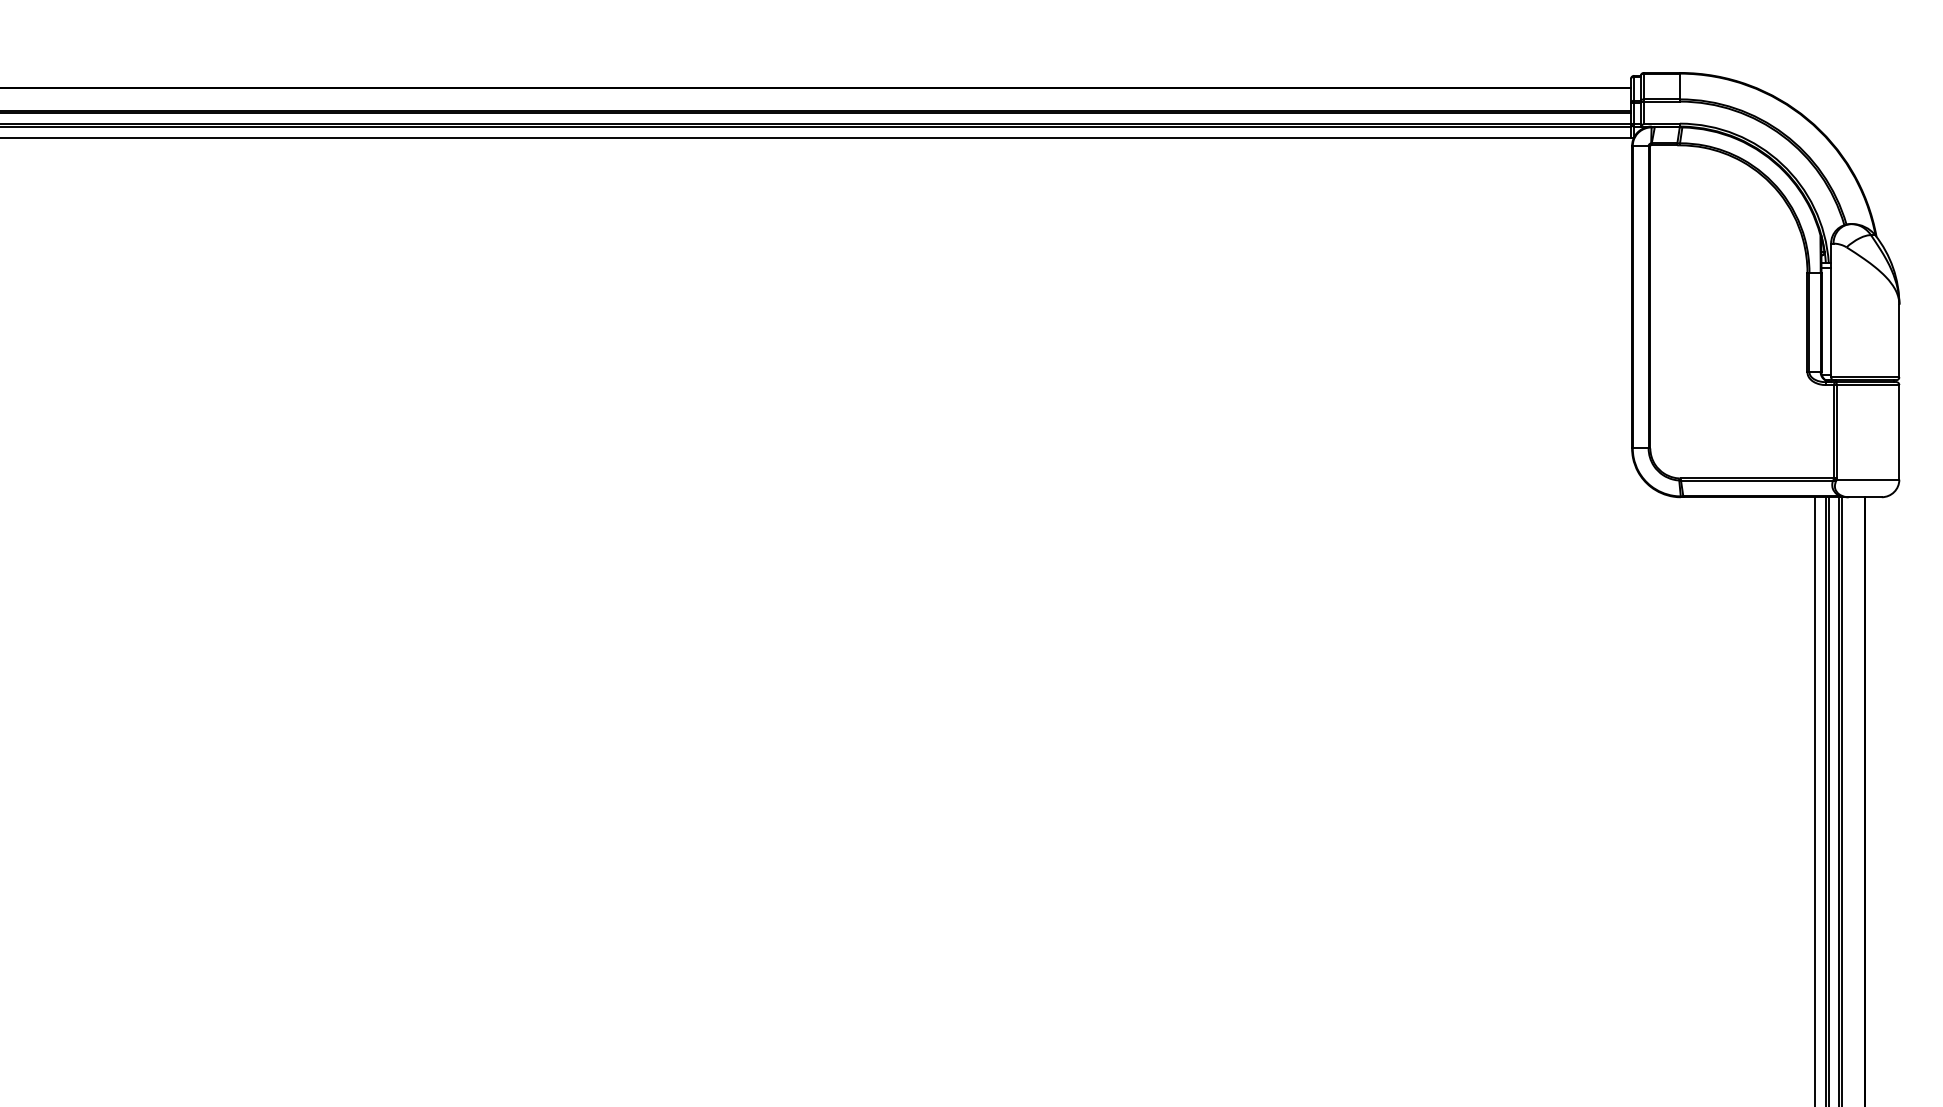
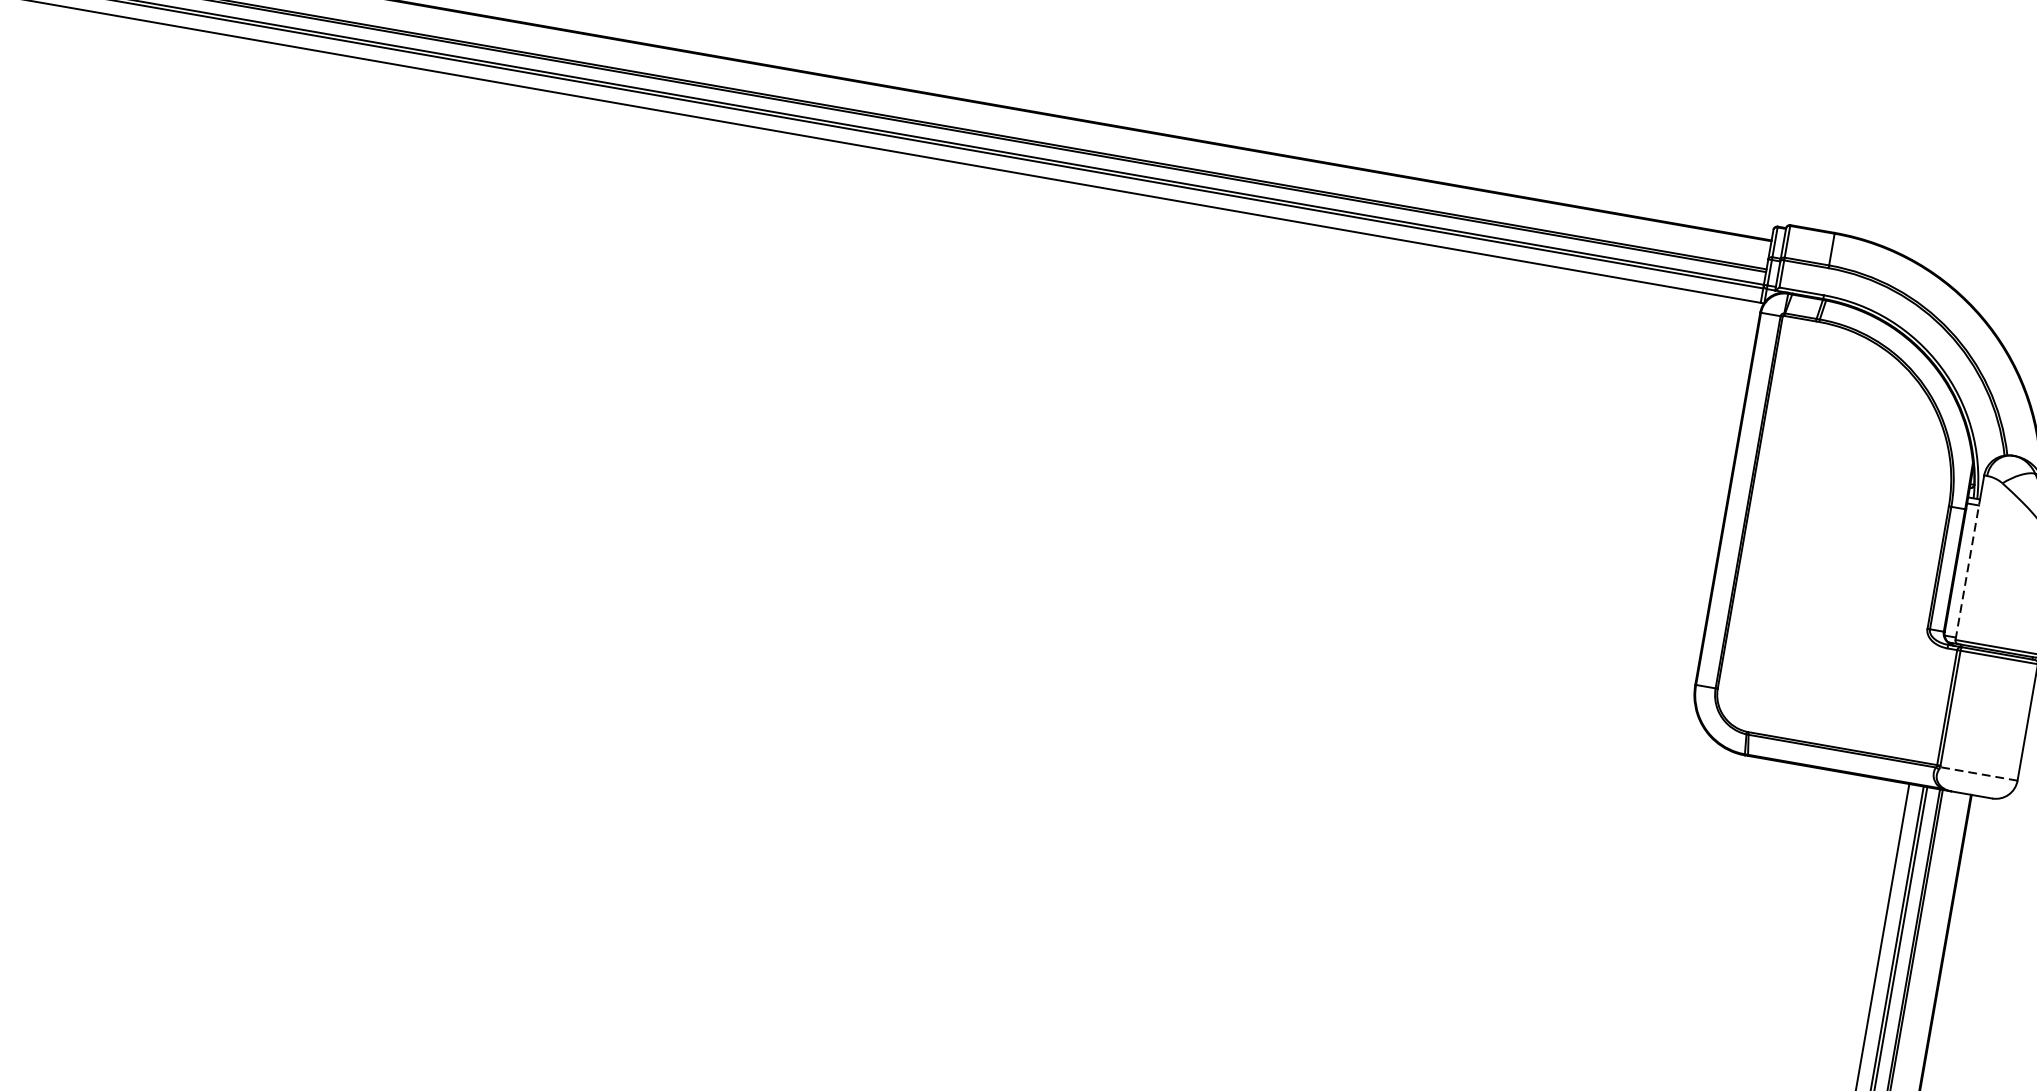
line: (1831, 319) -> (1968, 568), solid -> dashed
line: (1867, 479) -> (1978, 773), solid -> dashed

